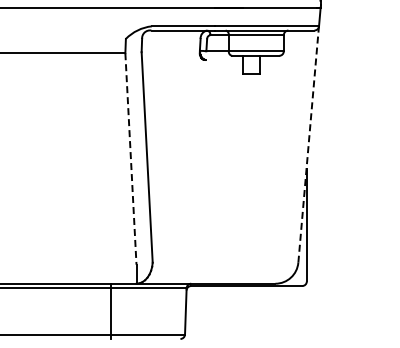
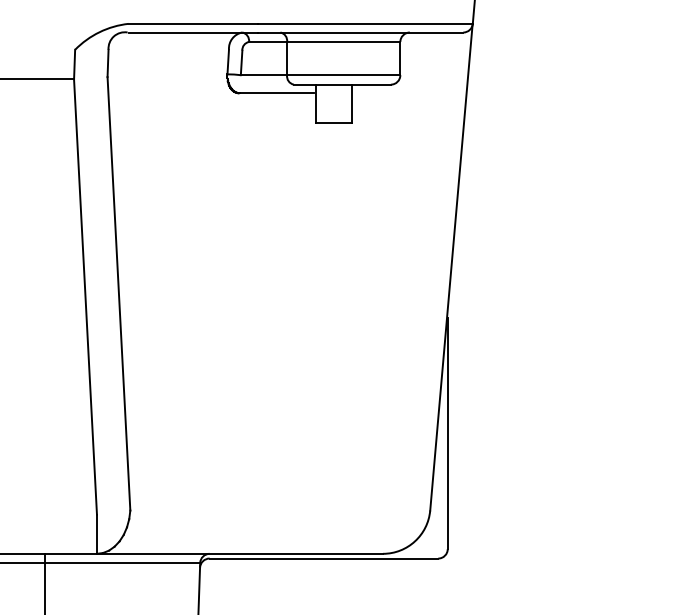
line: (223, 60) -> (276, 94), added
line: (308, 144) -> (451, 267), dashed -> solid
line: (130, 158) -> (84, 295), dashed -> solid

